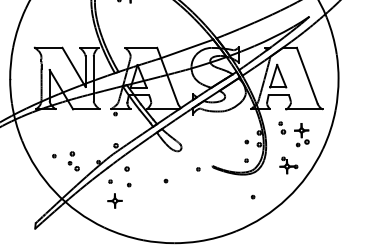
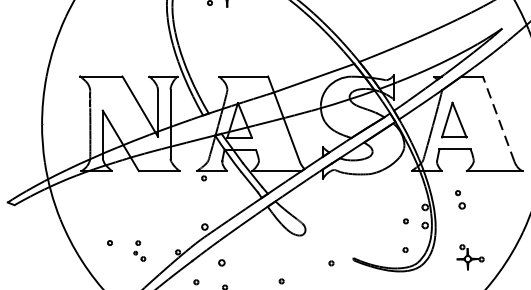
line: (307, 75) -> (499, 119), solid -> dashed
part: (301, 135) -> (489, 211), removed
part: (73, 161) -> (139, 251), size x0.7

